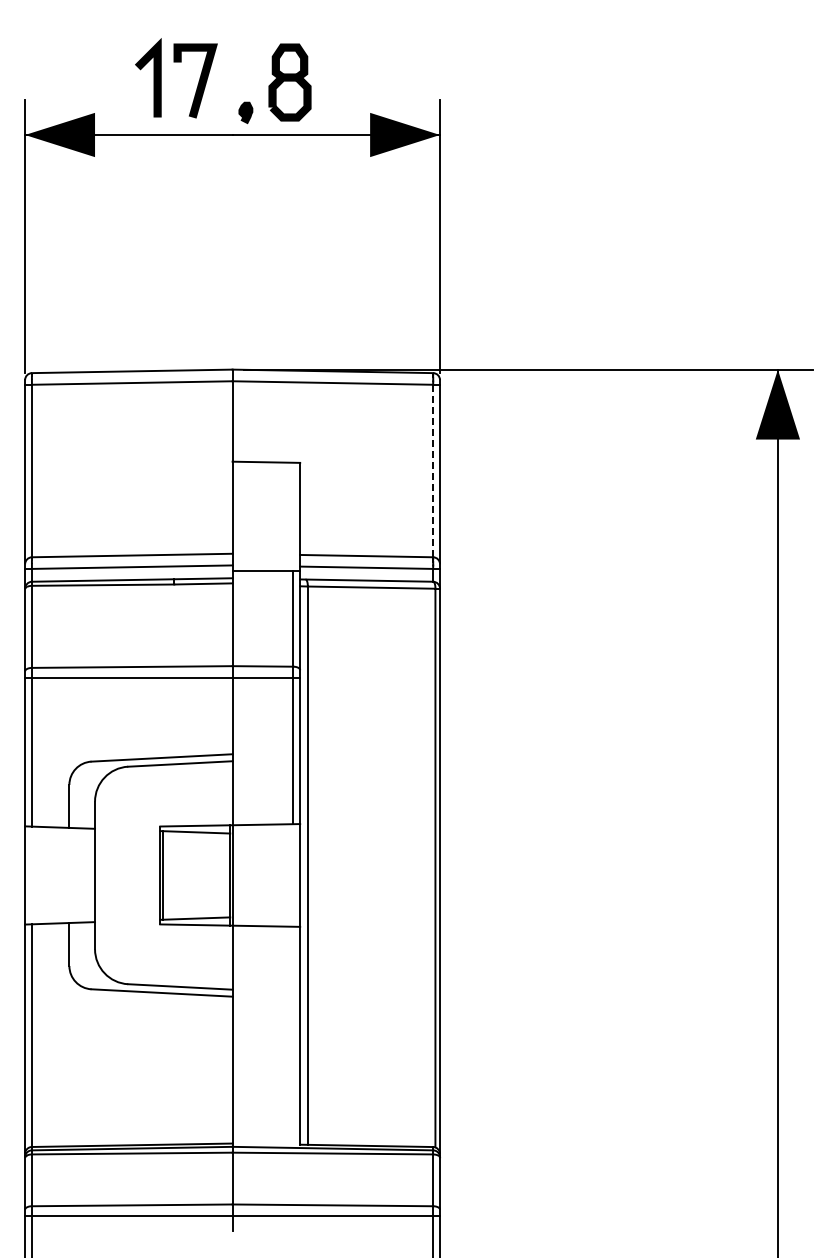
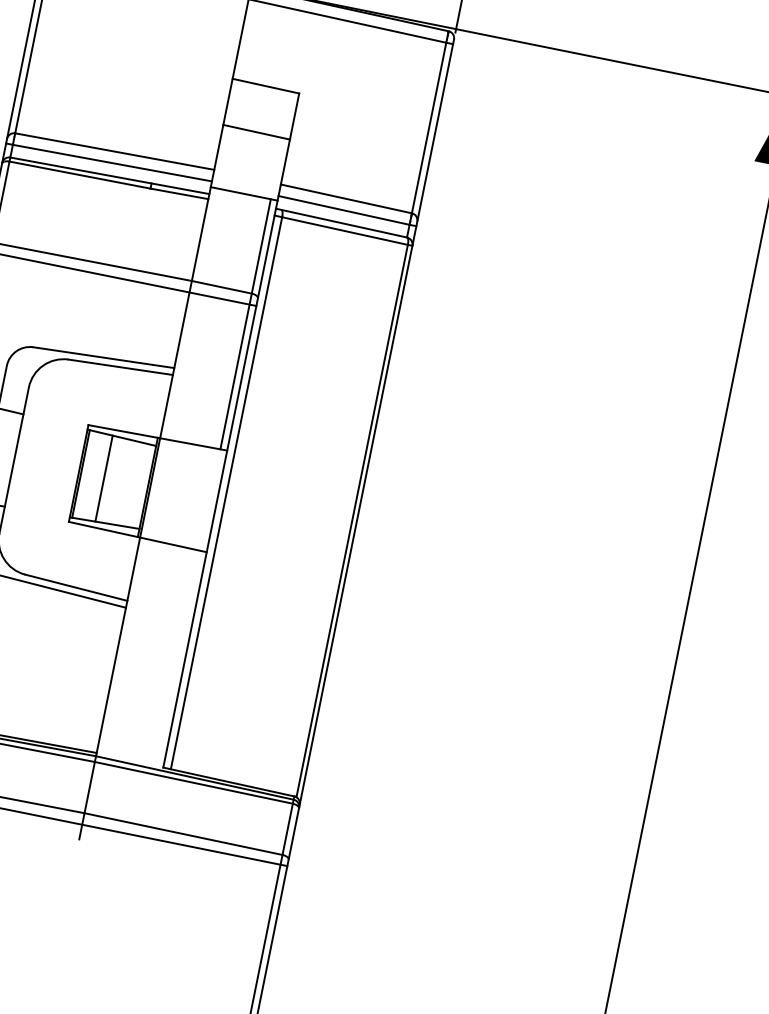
line: (433, 471) -> (429, 128), dashed -> solid
line: (266, 508) -> (256, 131), added
line: (185, 874) -> (103, 477), added

